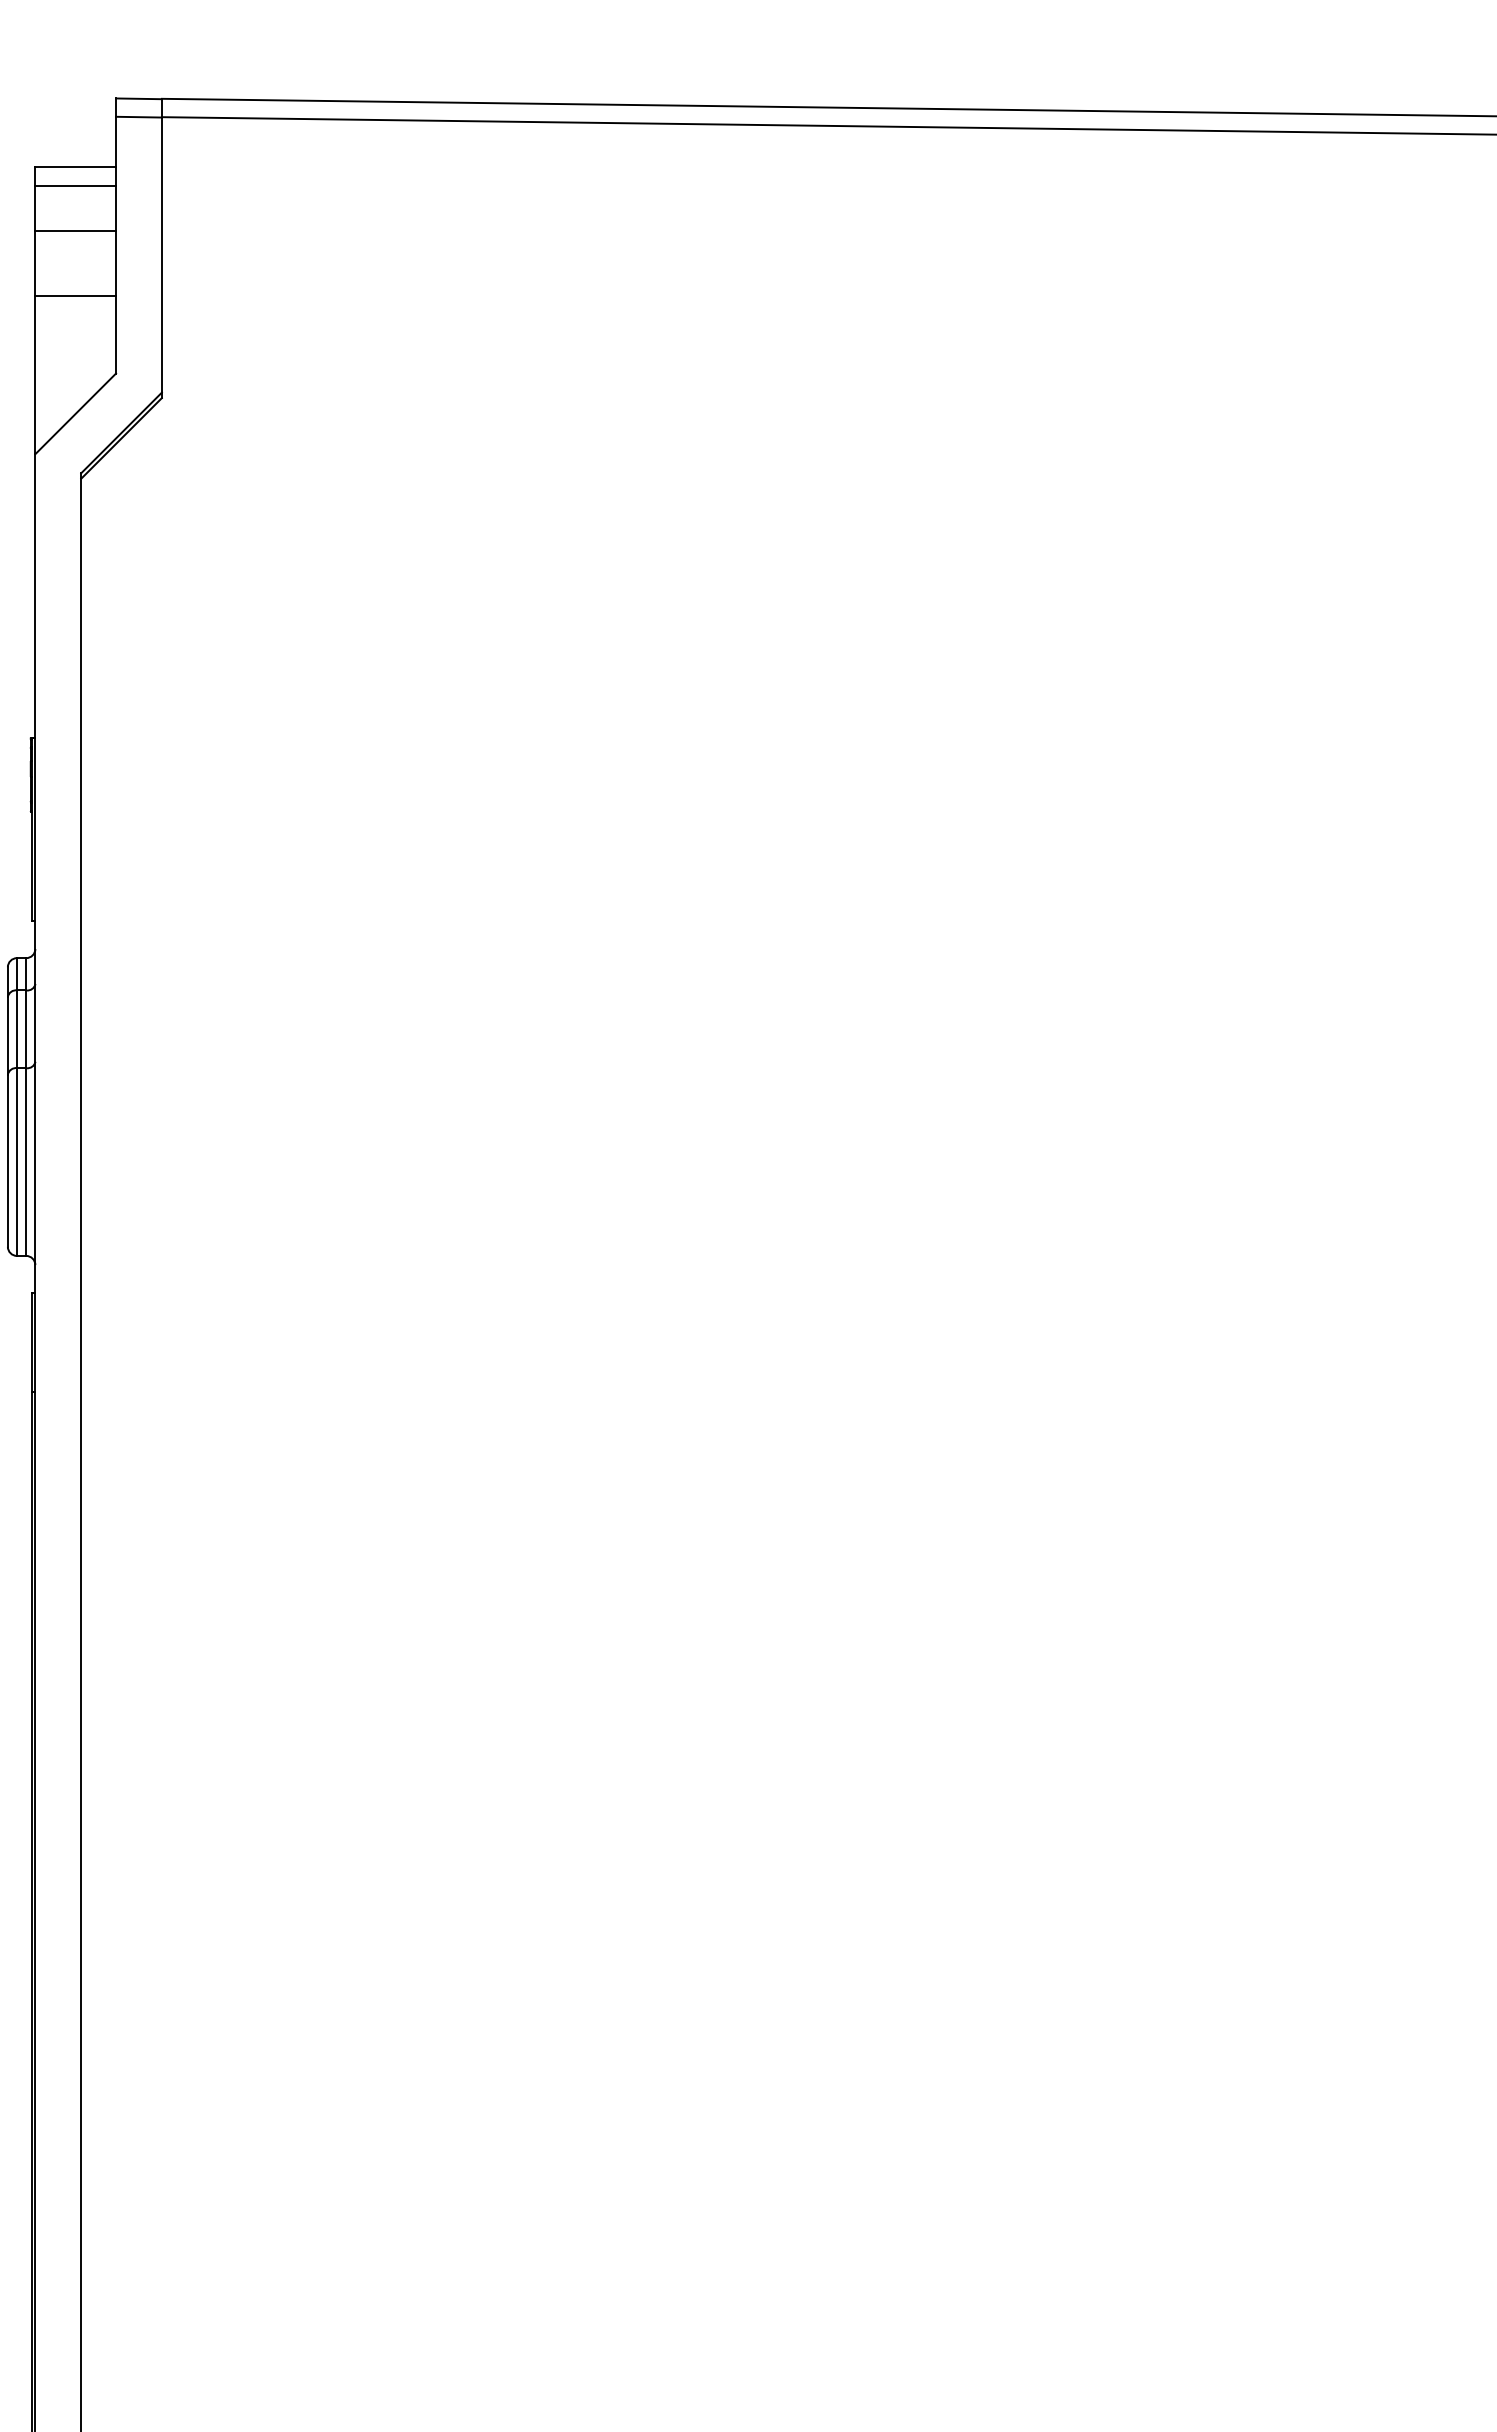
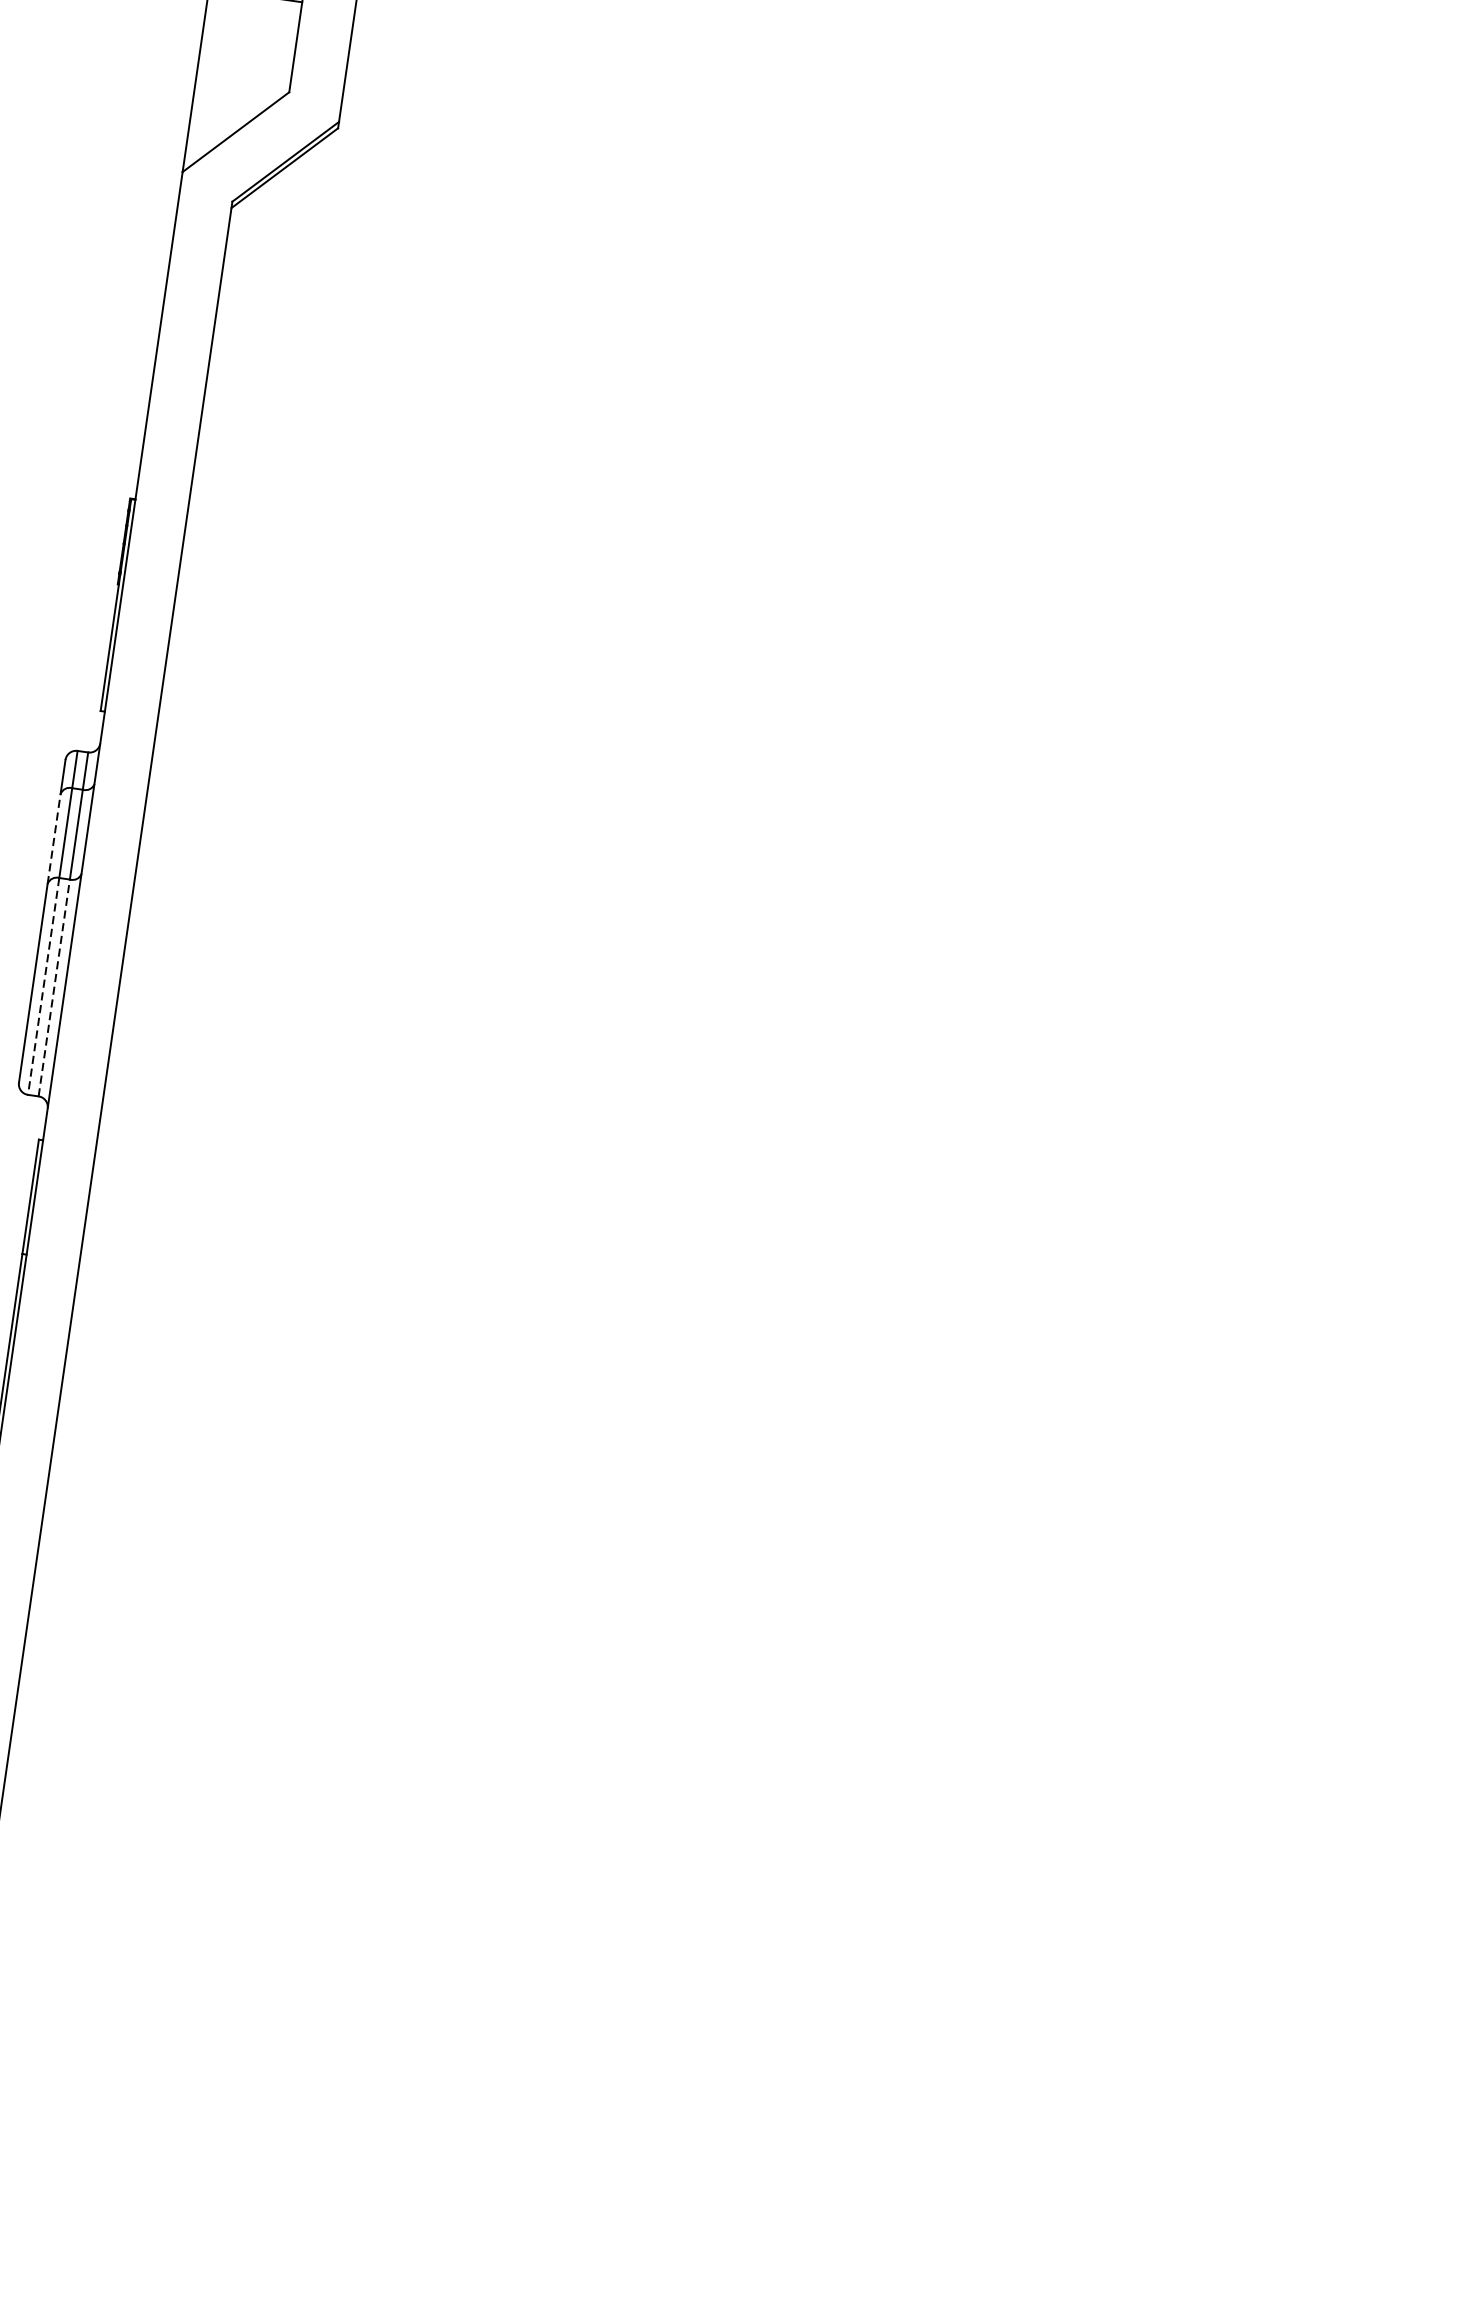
line: (7, 1035) -> (53, 838), solid -> dashed
line: (17, 1162) -> (44, 987), solid -> dashed
line: (26, 1162) -> (54, 988), solid -> dashed

